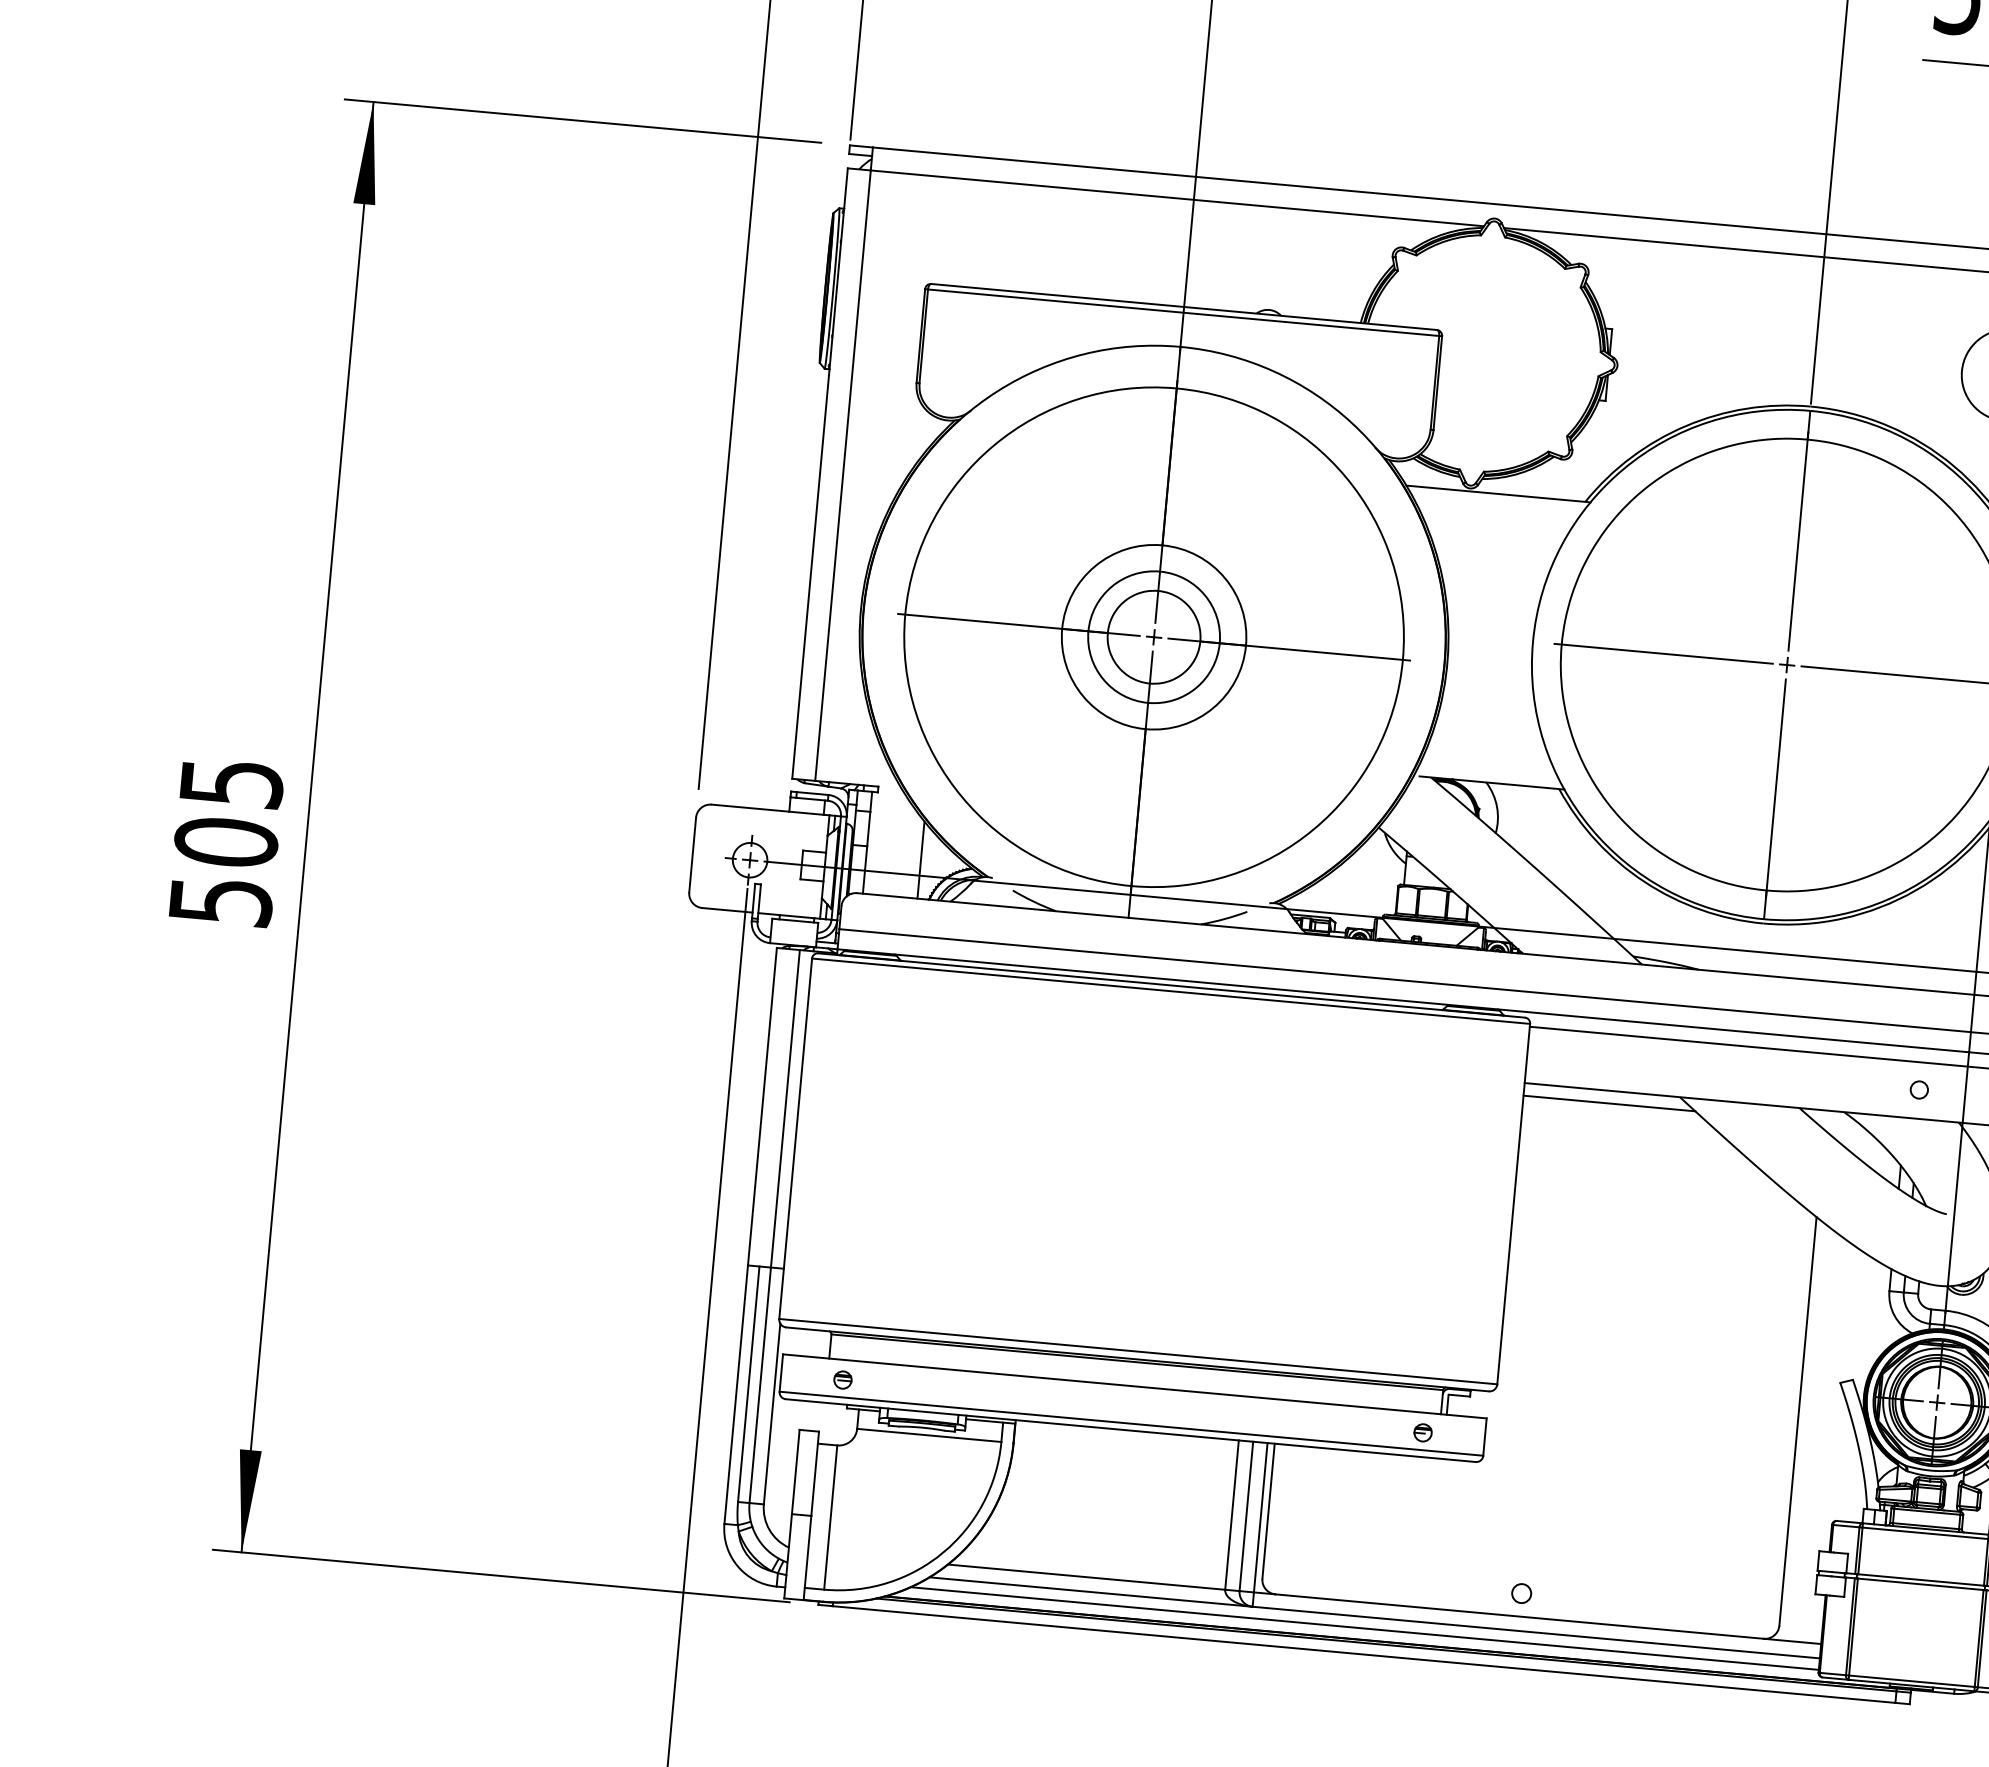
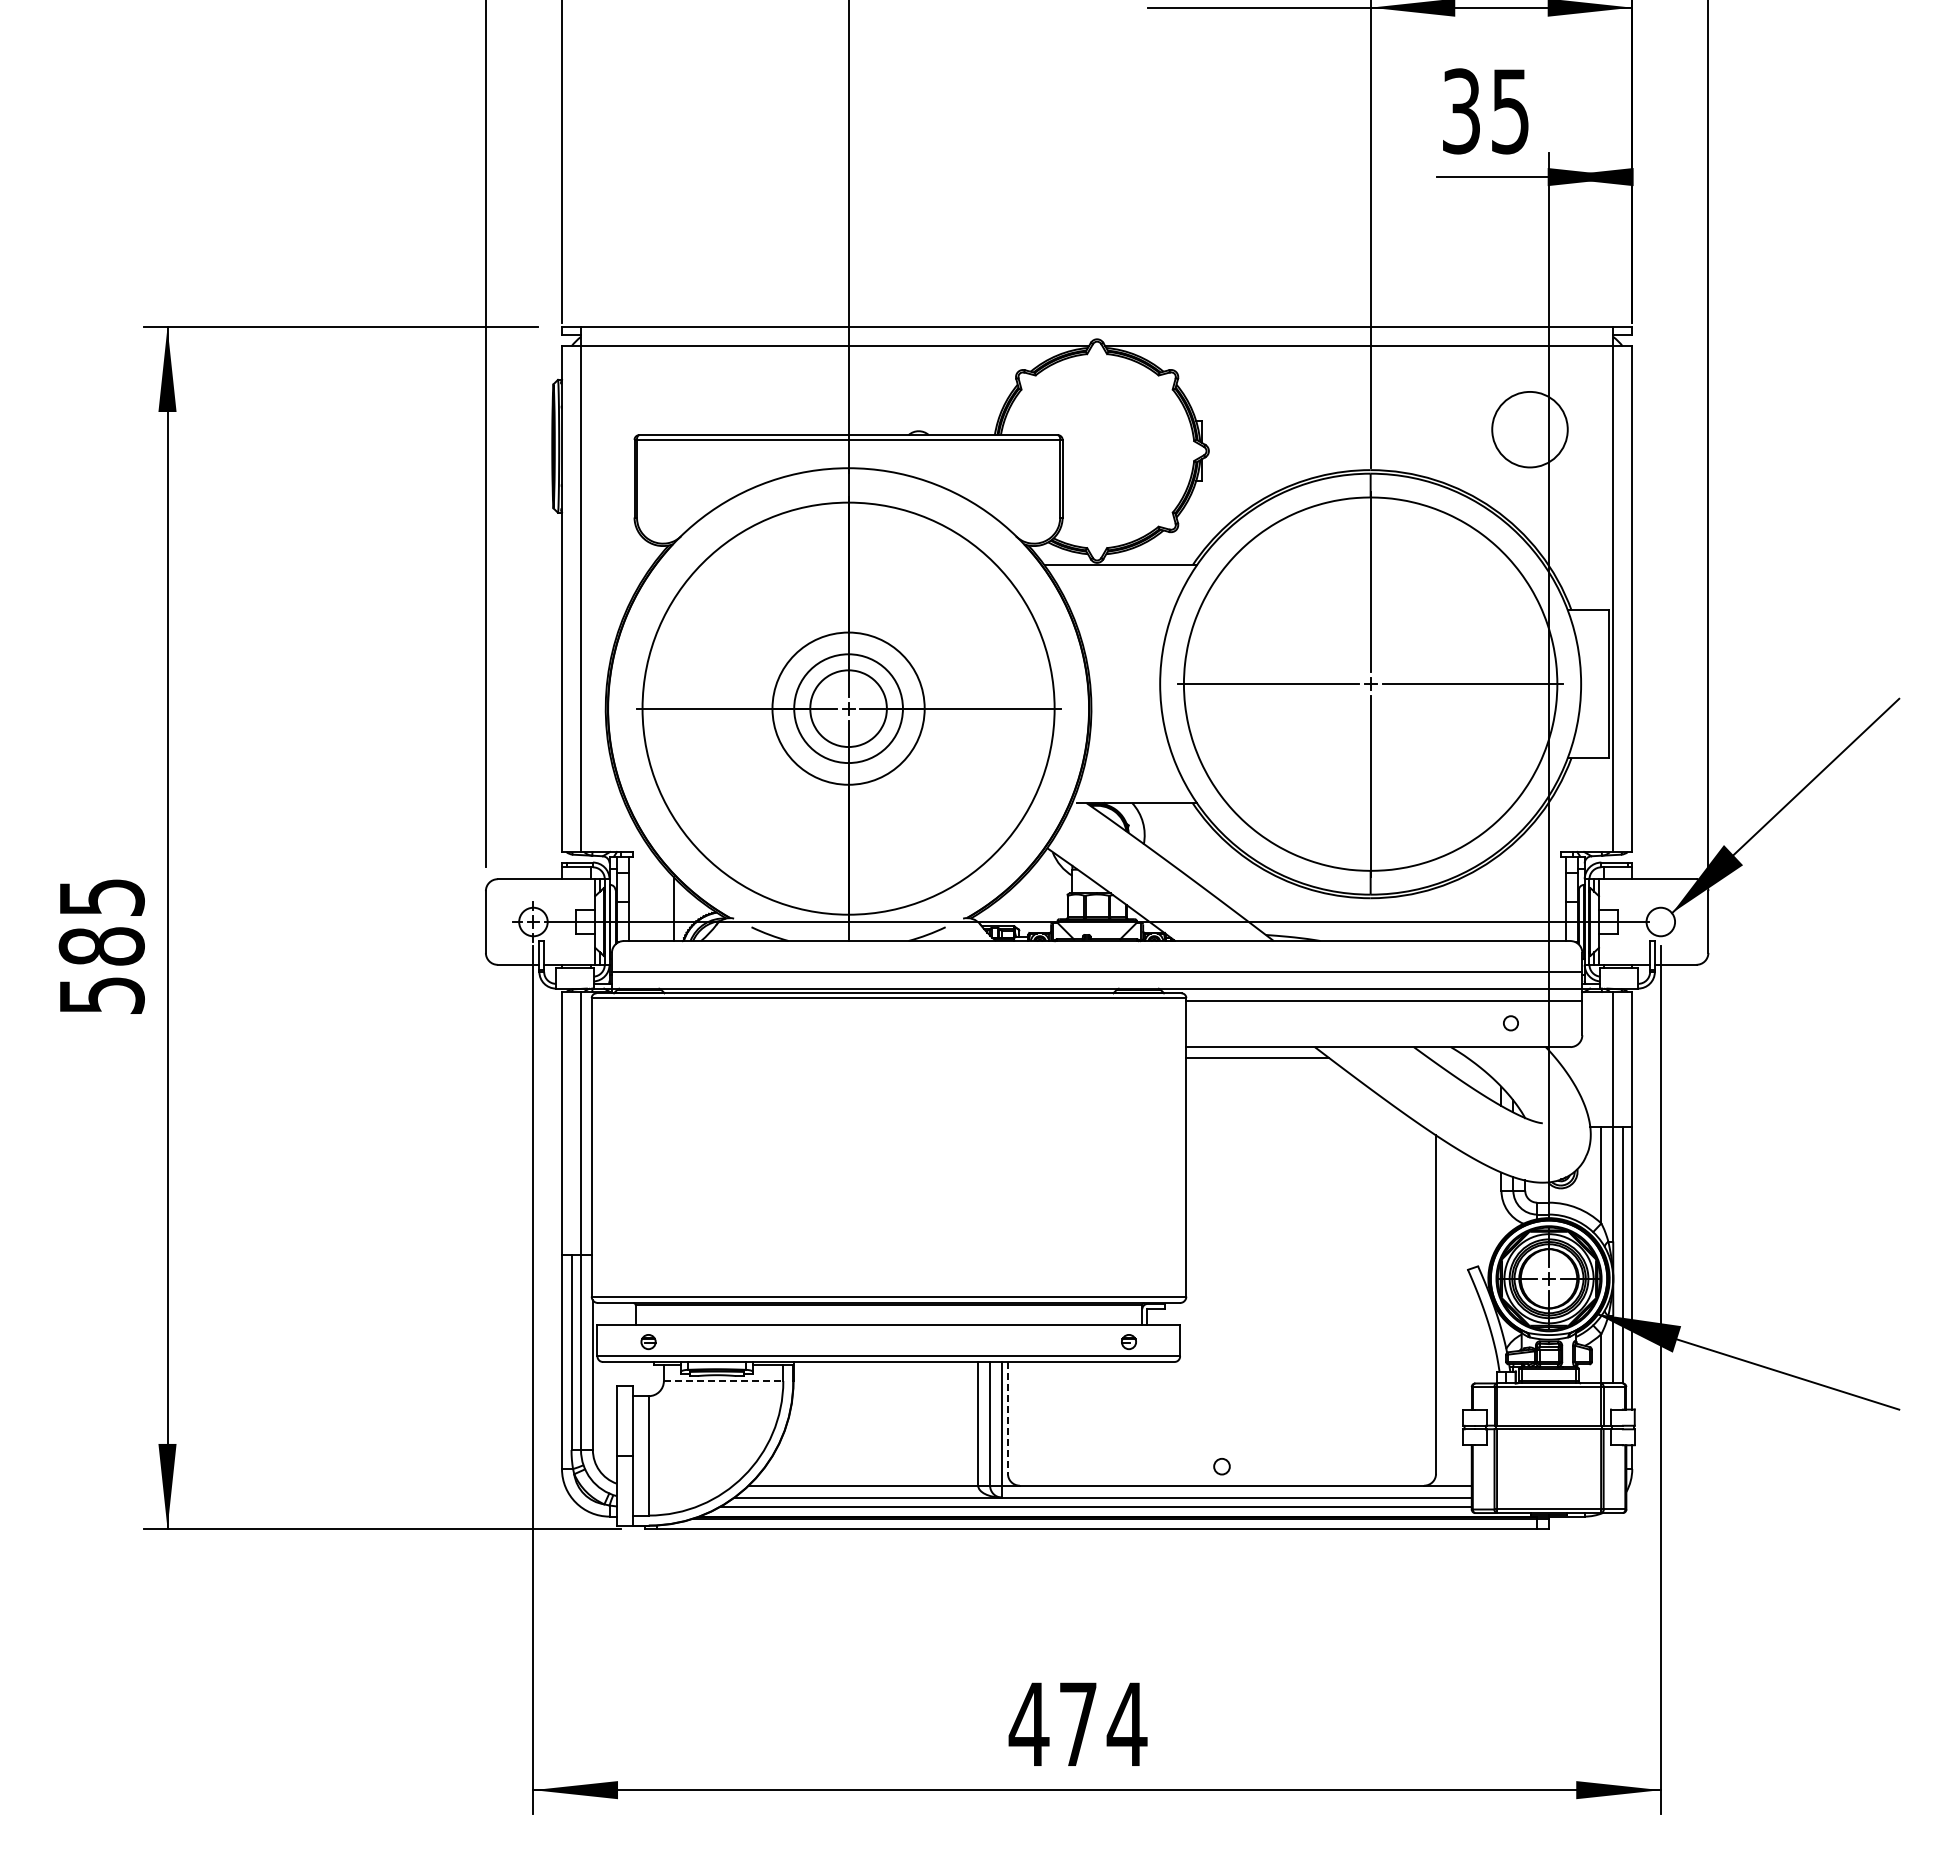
text: (225, 842) -> (101, 946), 505 -> 585
line: (929, 1435) -> (723, 1381), solid -> dashed
line: (1268, 1510) -> (1007, 1417), solid -> dashed

